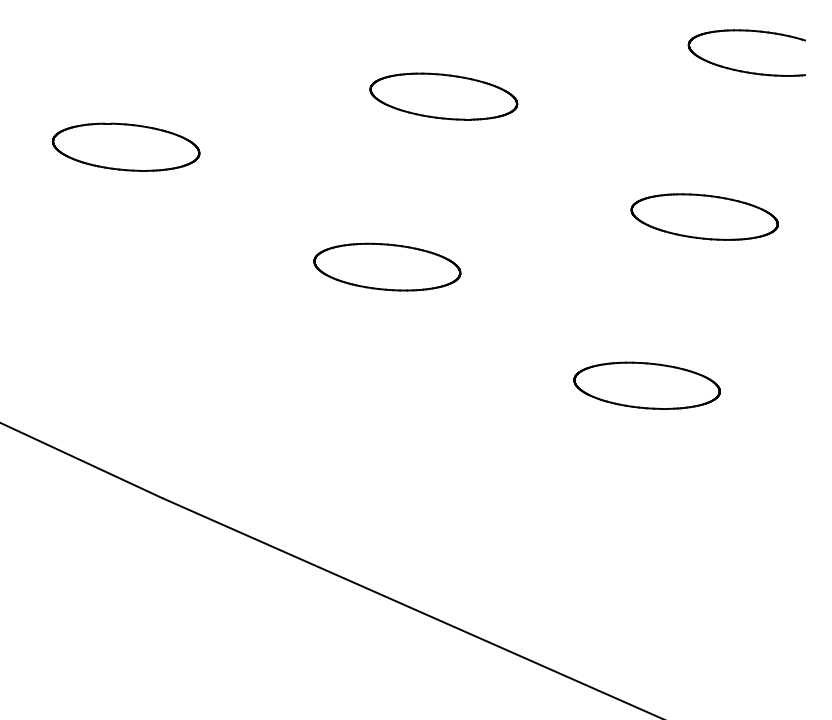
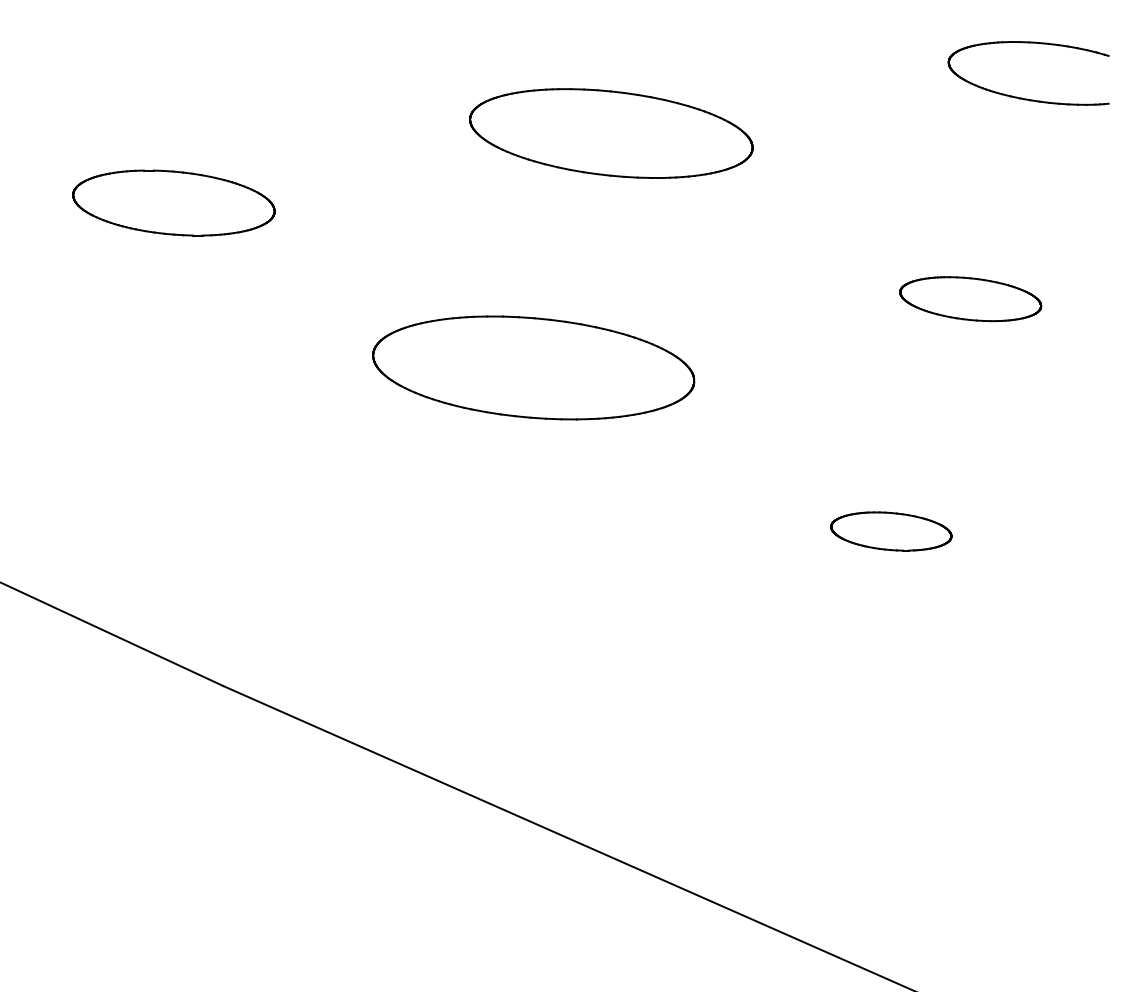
part: (443, 96) -> (611, 132), size x1.4
part: (704, 216) -> (970, 298), size x0.7
part: (387, 267) -> (533, 368), size x1.6
part: (647, 385) -> (891, 531), size x0.6

